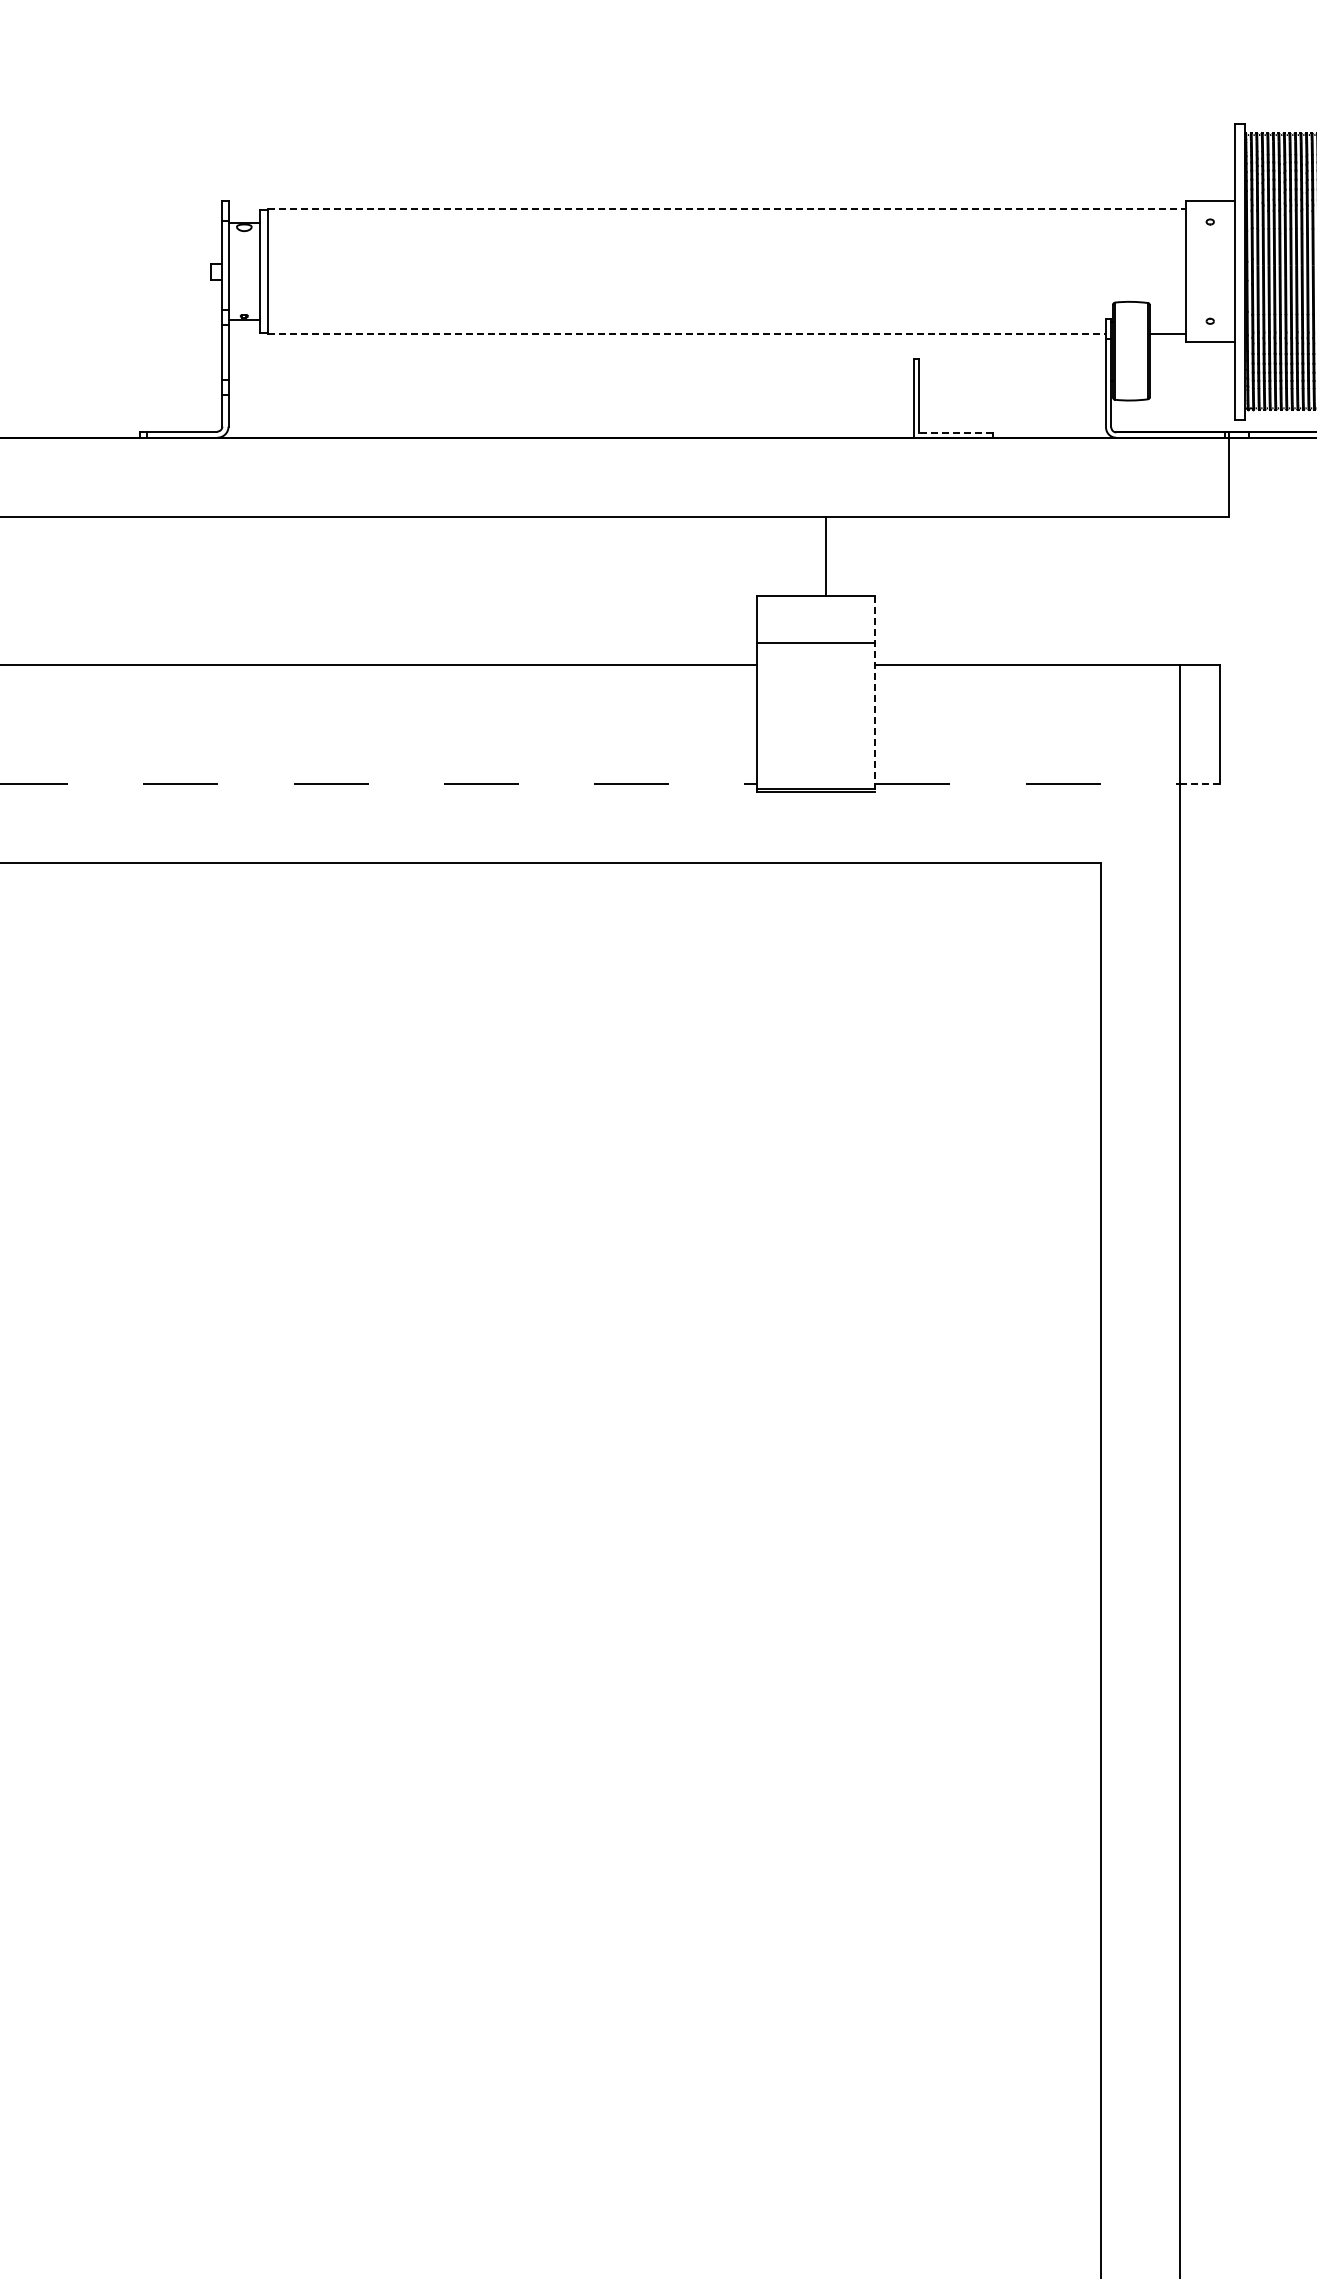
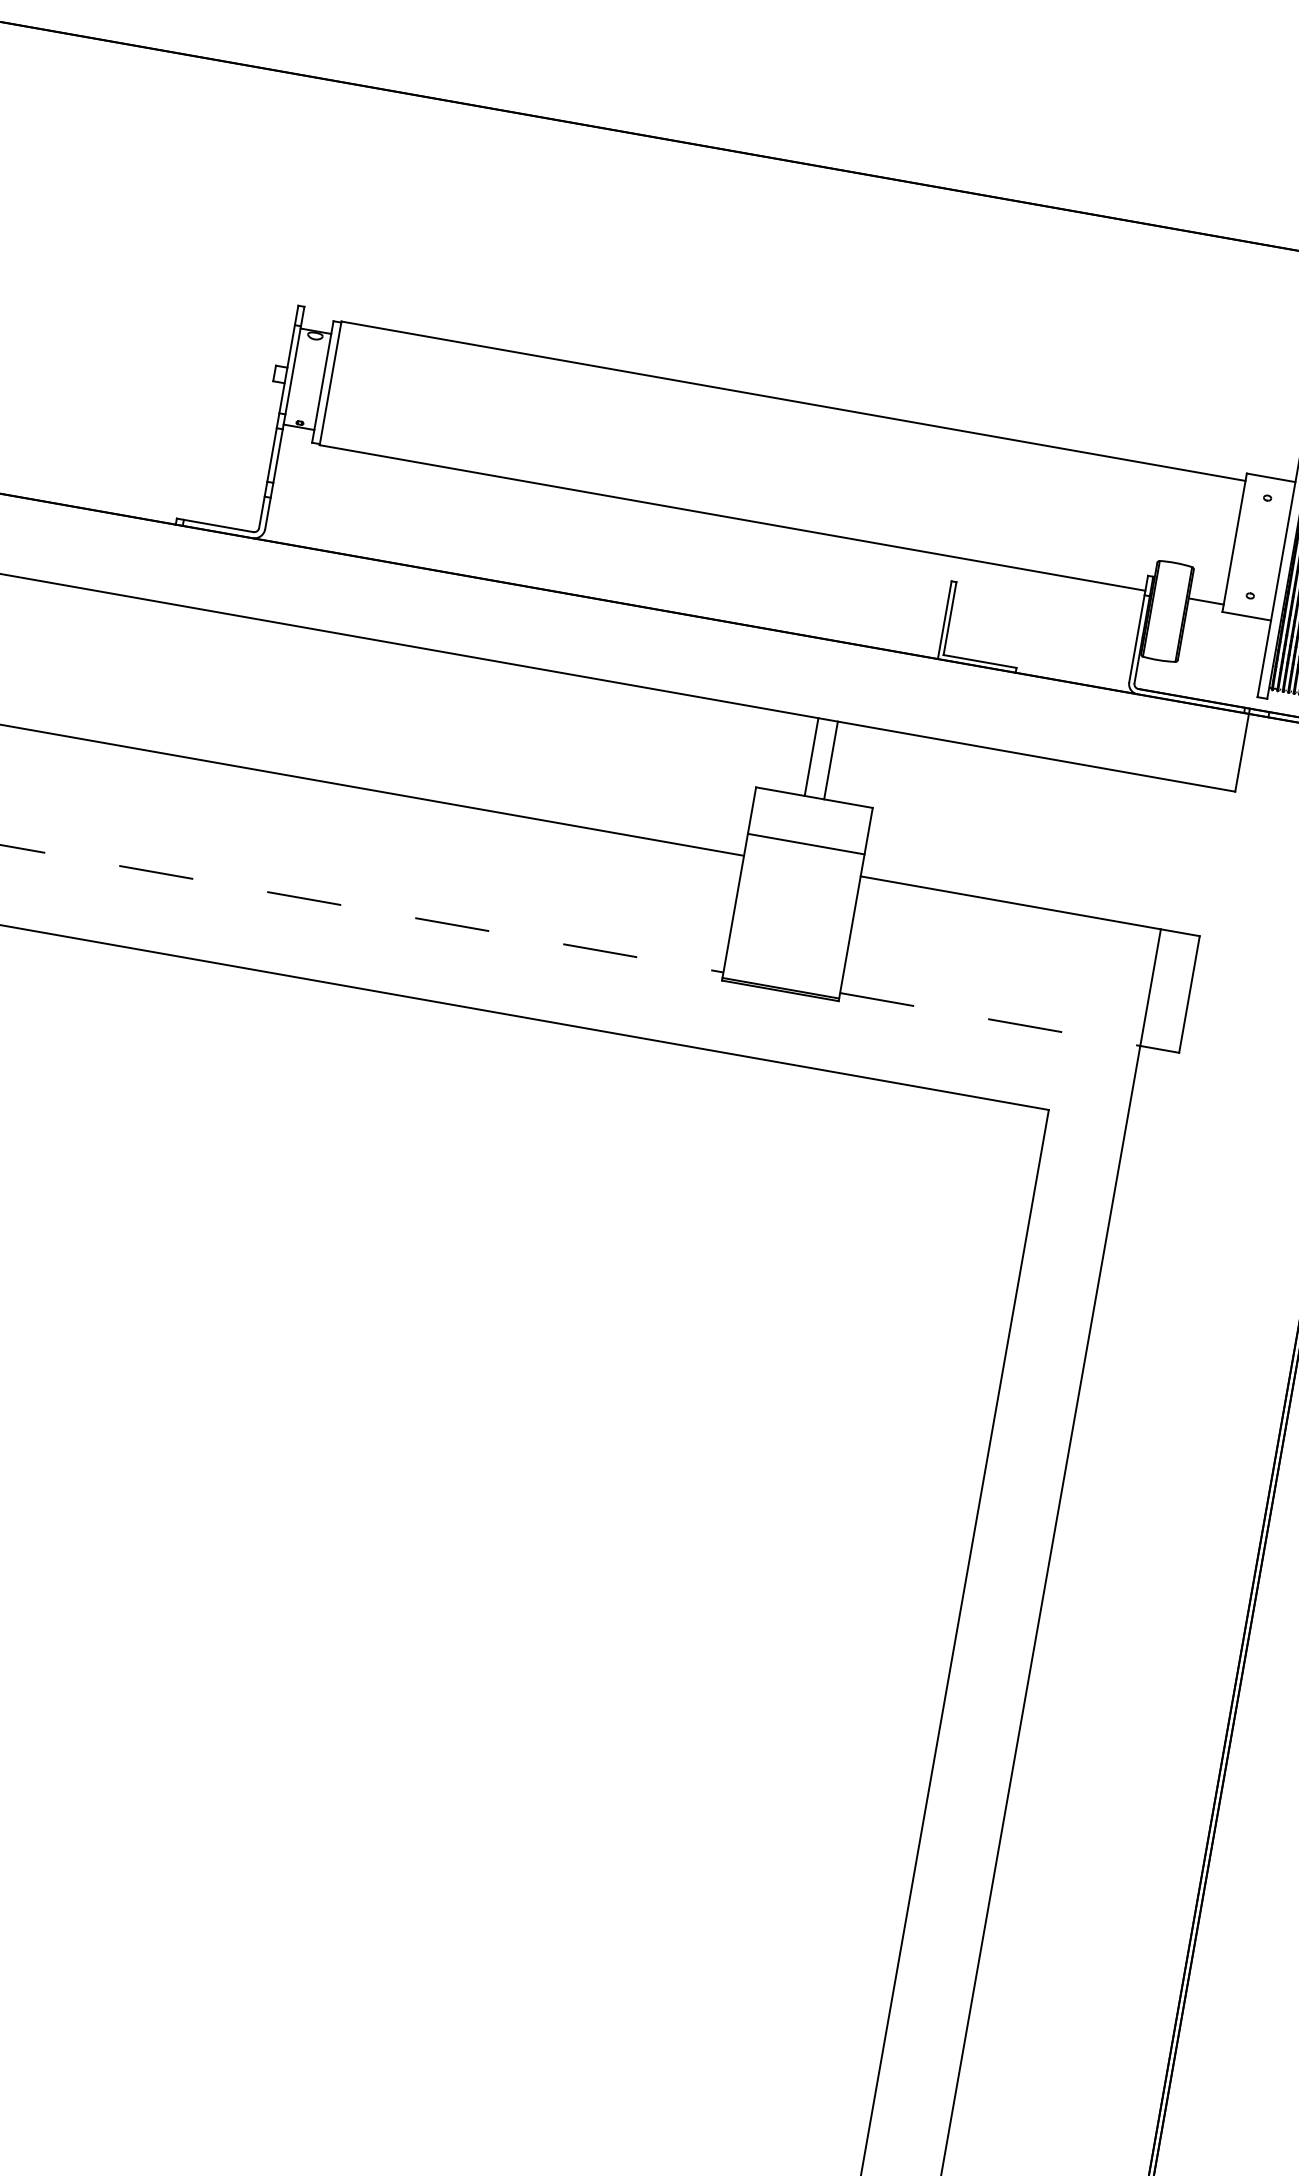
line: (726, 208) -> (793, 400), dashed -> solid
line: (687, 334) -> (733, 518), dashed -> solid
line: (955, 432) -> (980, 661), dashed -> solid
line: (806, 555) -> (812, 756), added
line: (875, 694) -> (855, 905), dashed -> solid
line: (1199, 783) -> (1159, 1049), dashed -> solid

